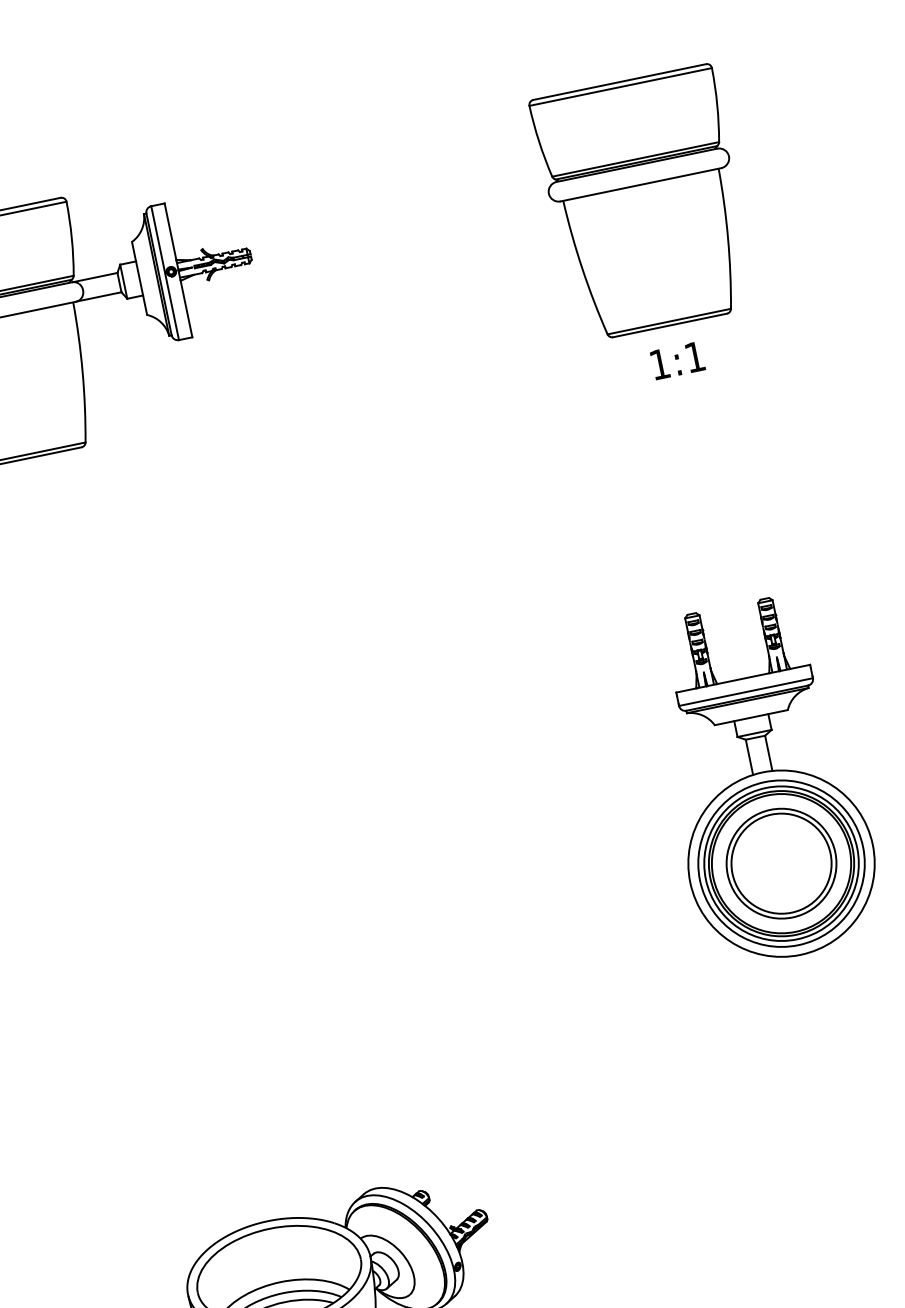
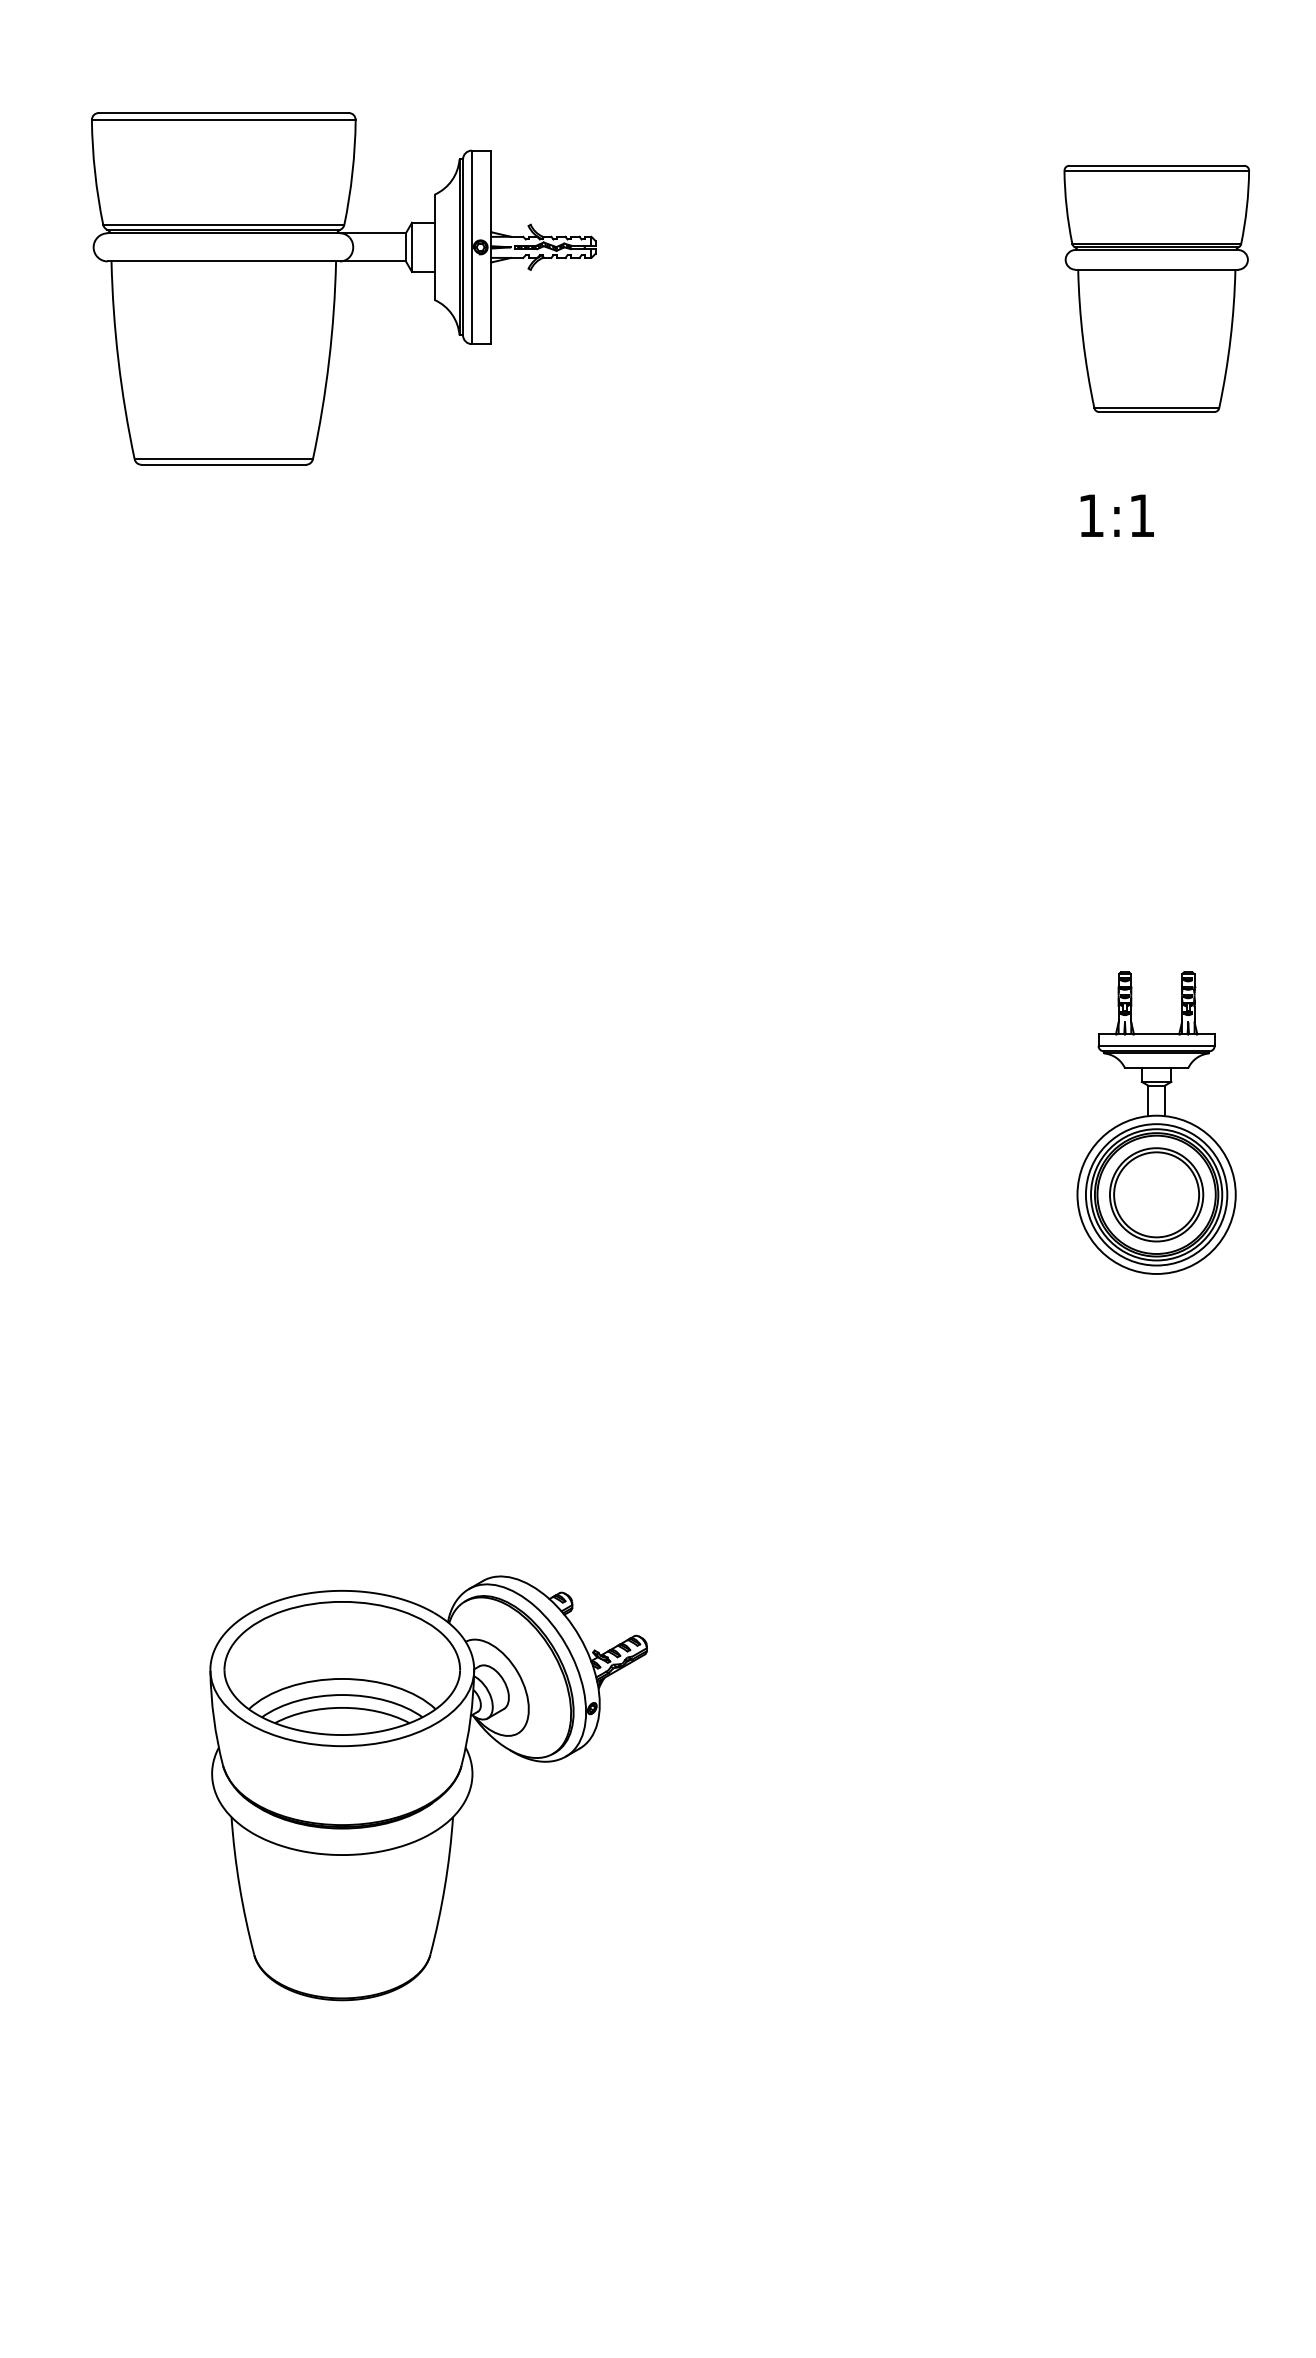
part: (644, 203) -> (1156, 288), size x0.7
text: (677, 360) -> (1116, 515), moved
part: (764, 780) -> (1156, 1122), size x0.6

